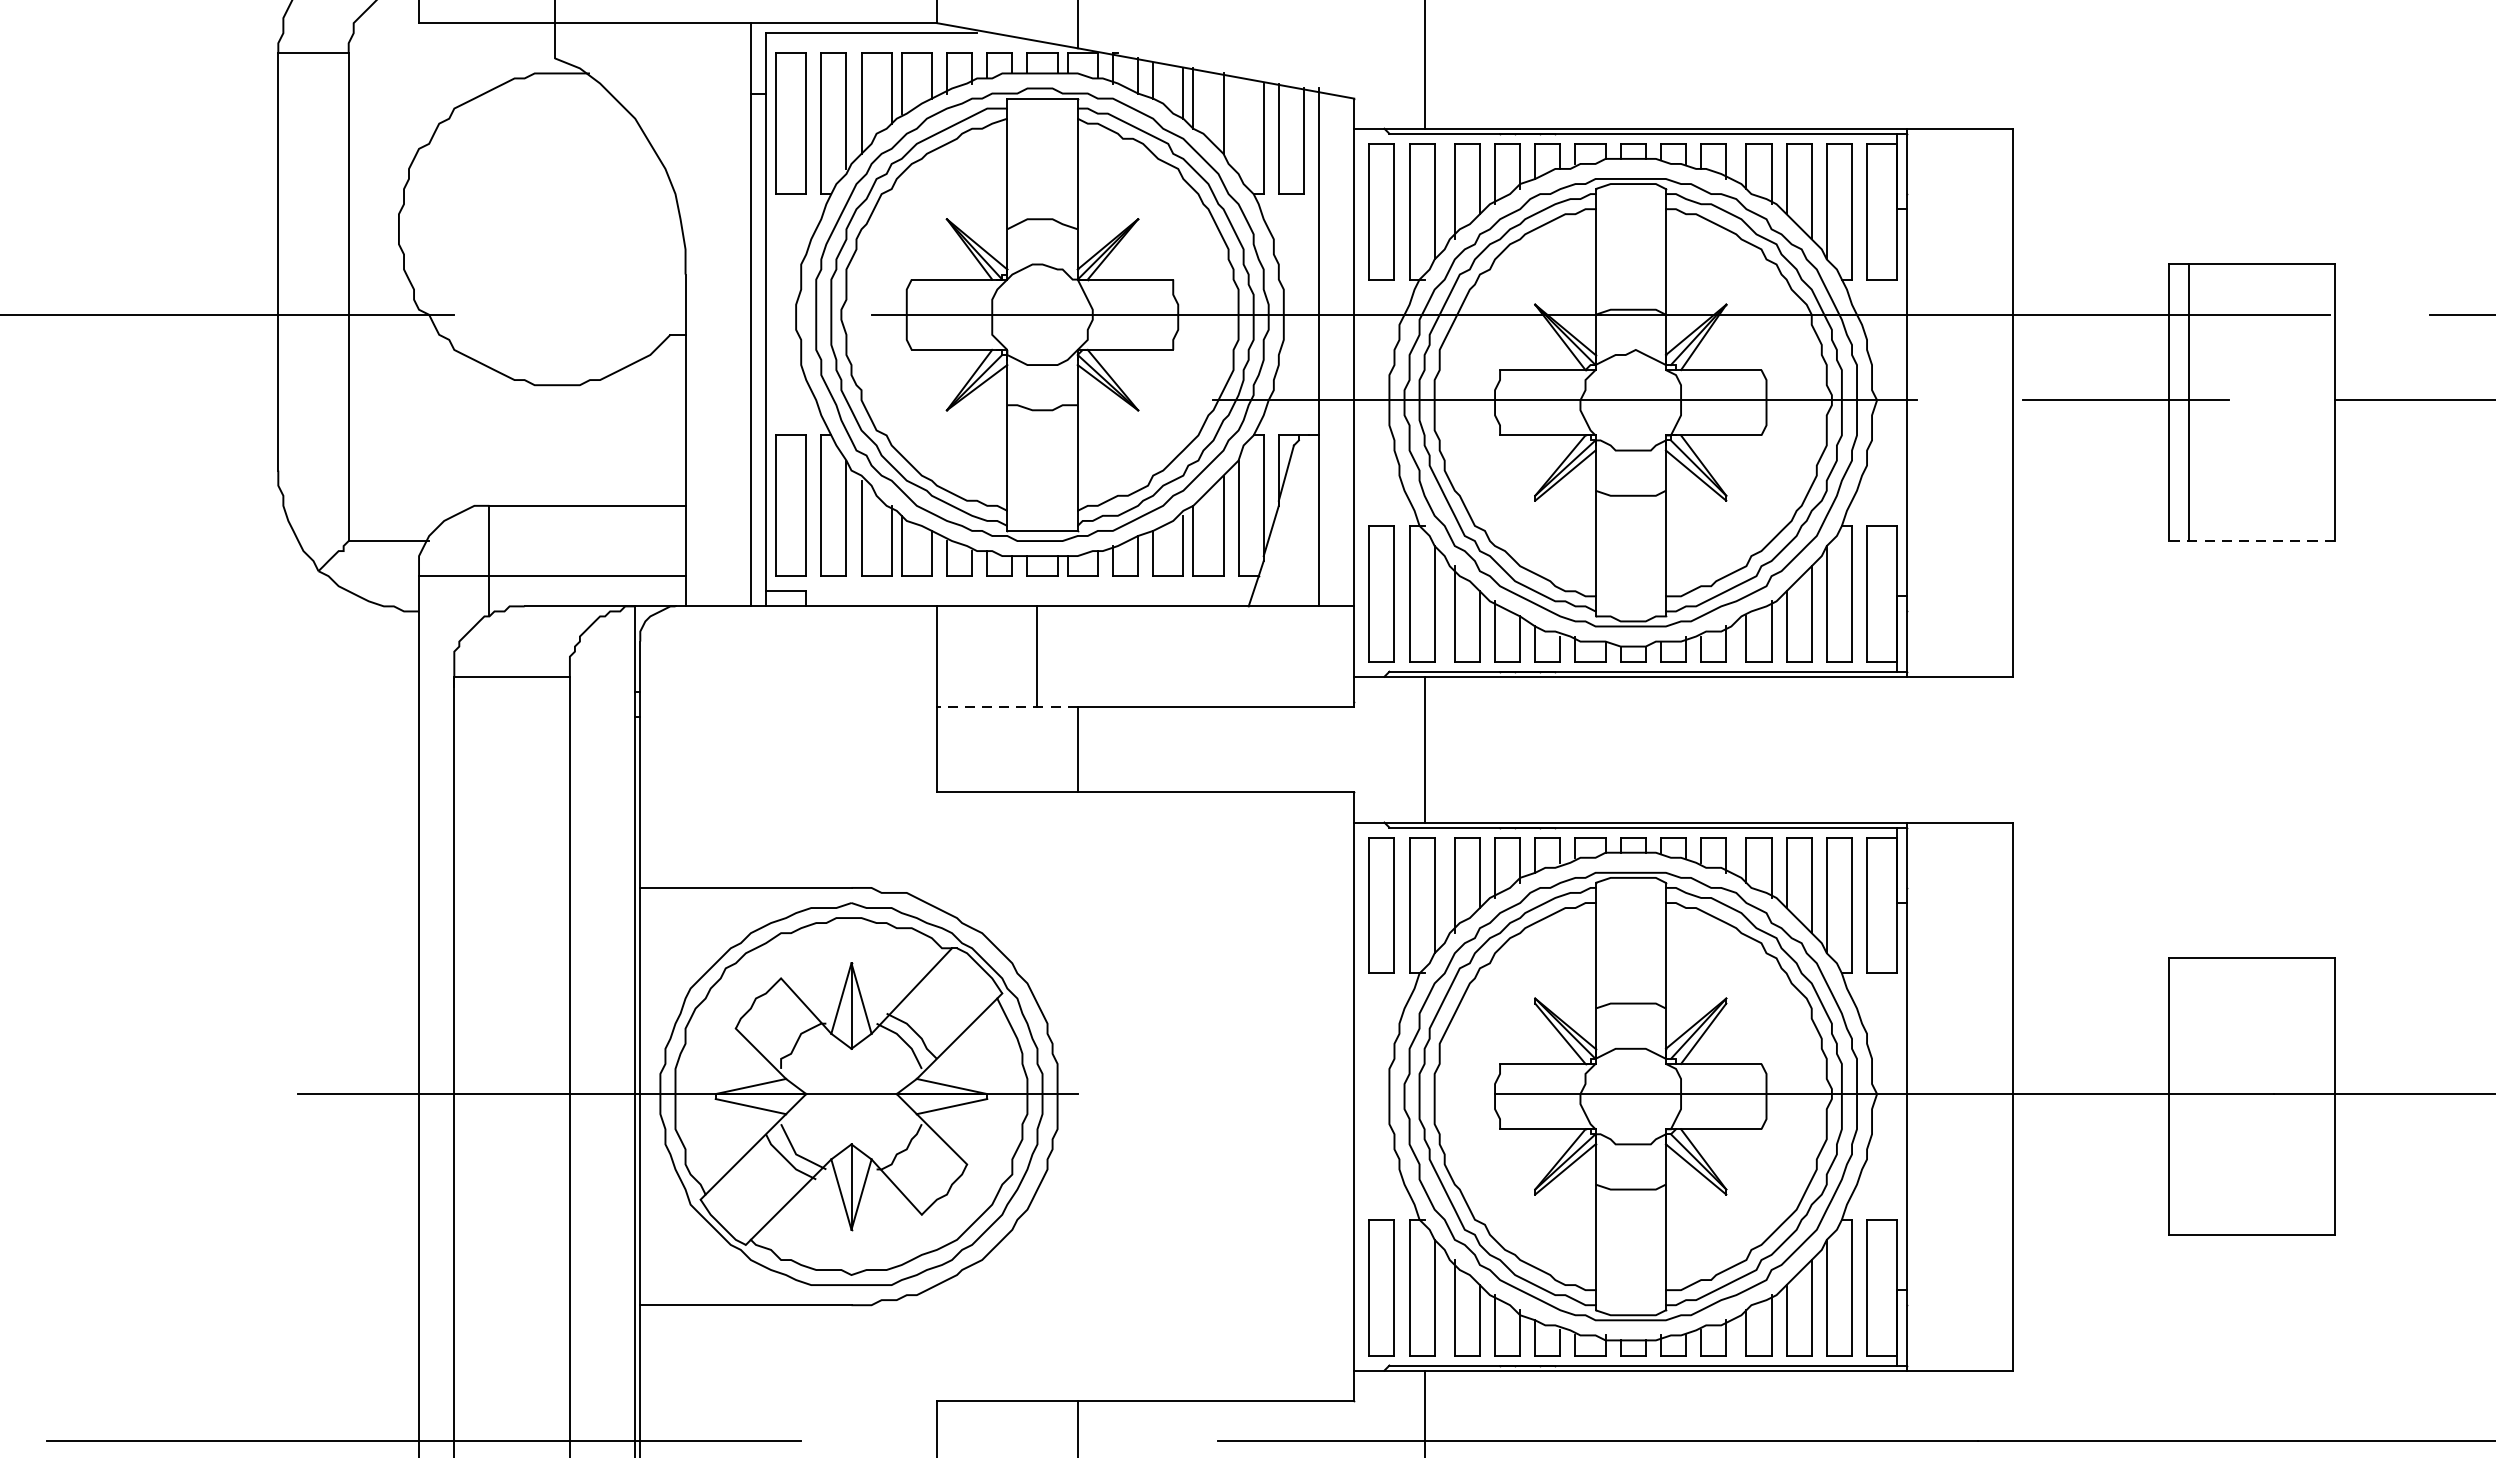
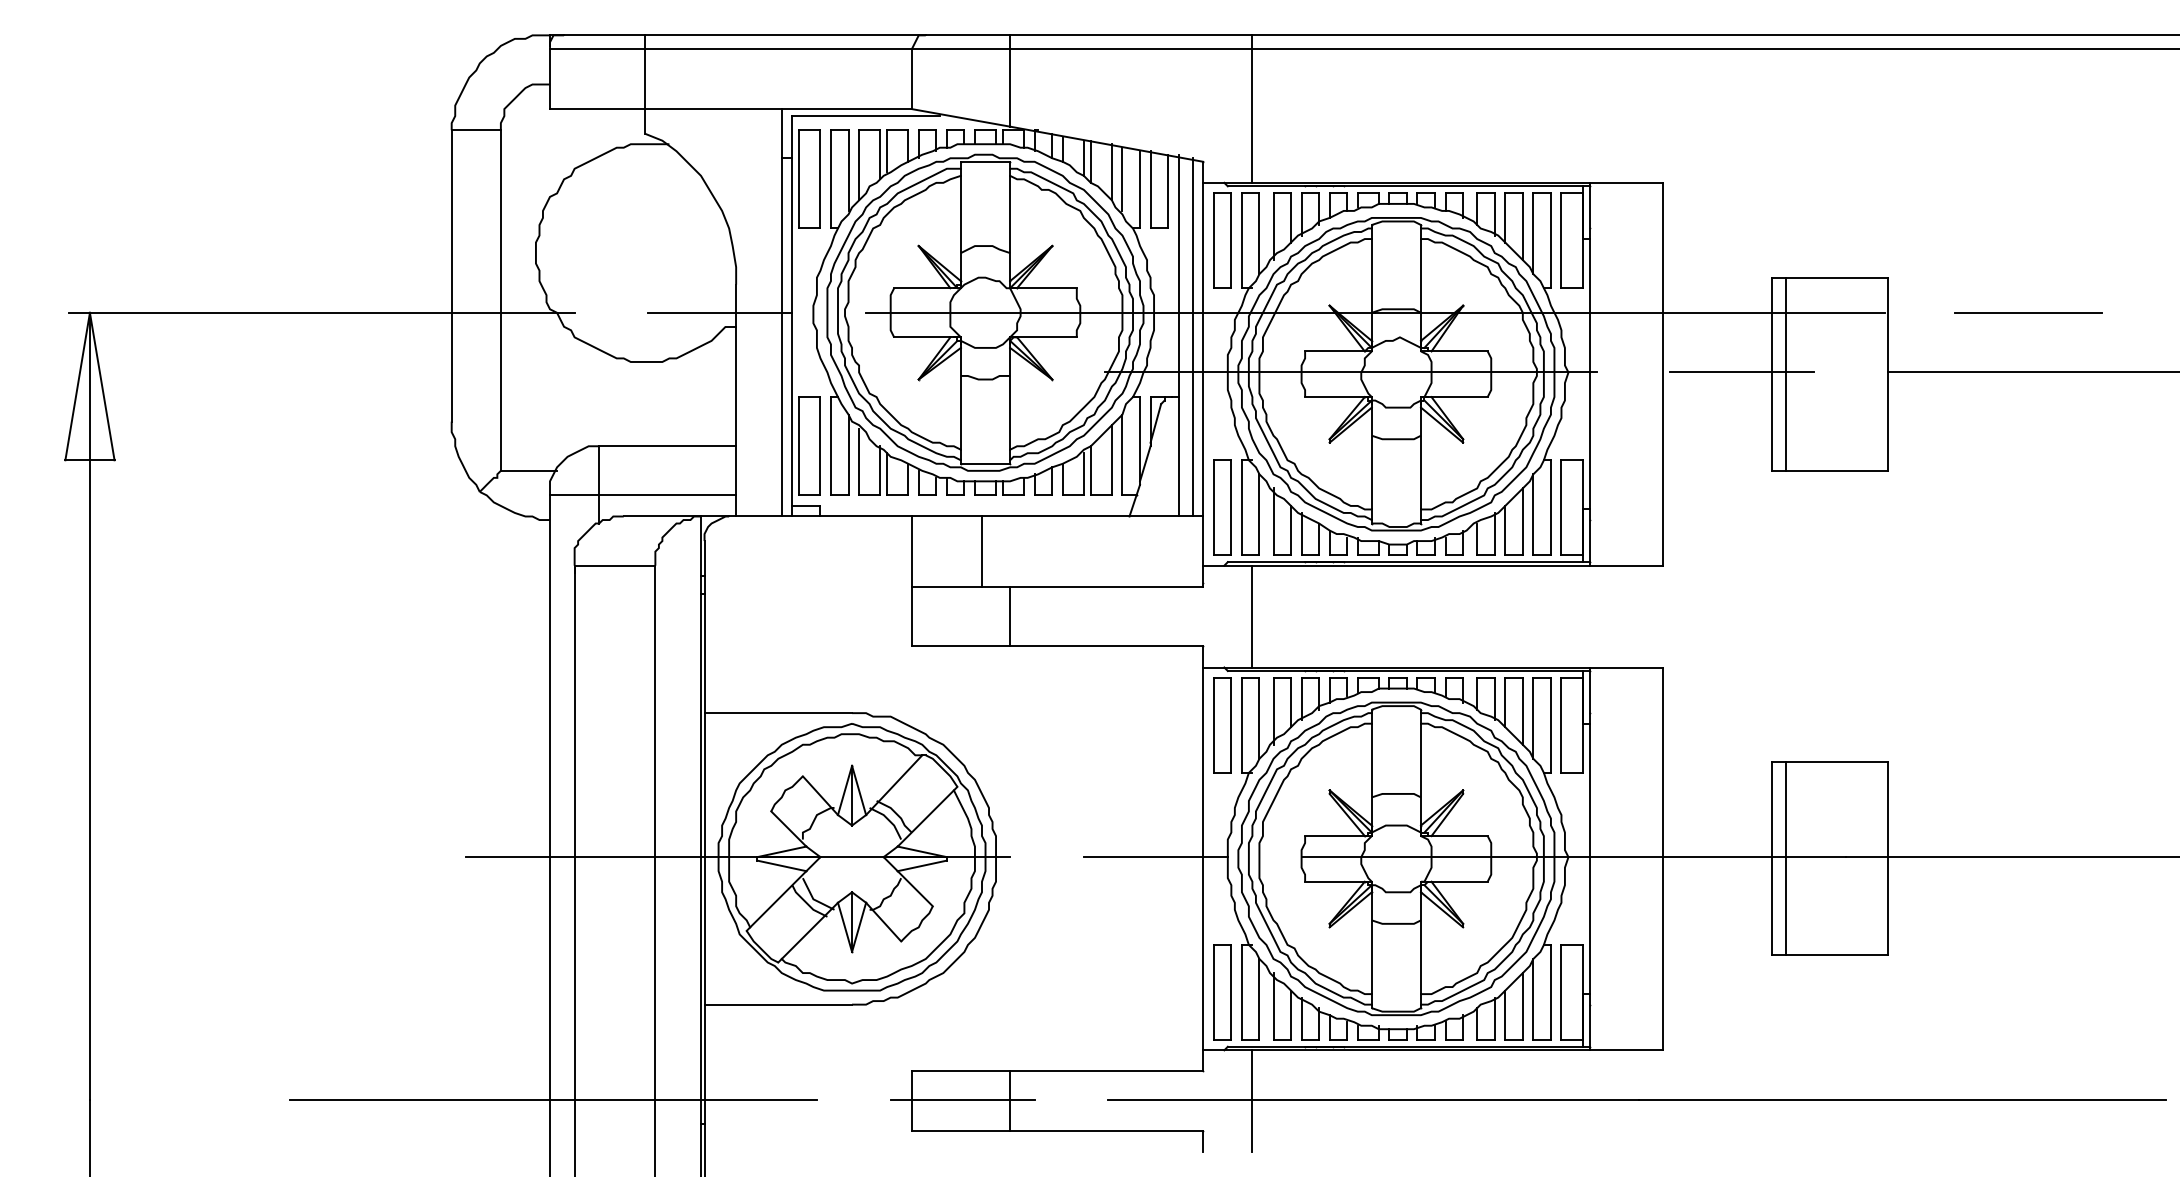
line: (1238, 122) -> (1122, 178), added
line: (663, 314) -> (720, 312), added
line: (1338, 350) -> (1192, 337), added
line: (2252, 540) -> (1830, 470), dashed -> solid
line: (1006, 706) -> (960, 586), dashed -> solid
line: (1285, 1094) -> (1155, 857), added
line: (2189, 1096) -> (1786, 858), added
line: (1009, 1441) -> (962, 1099), added

